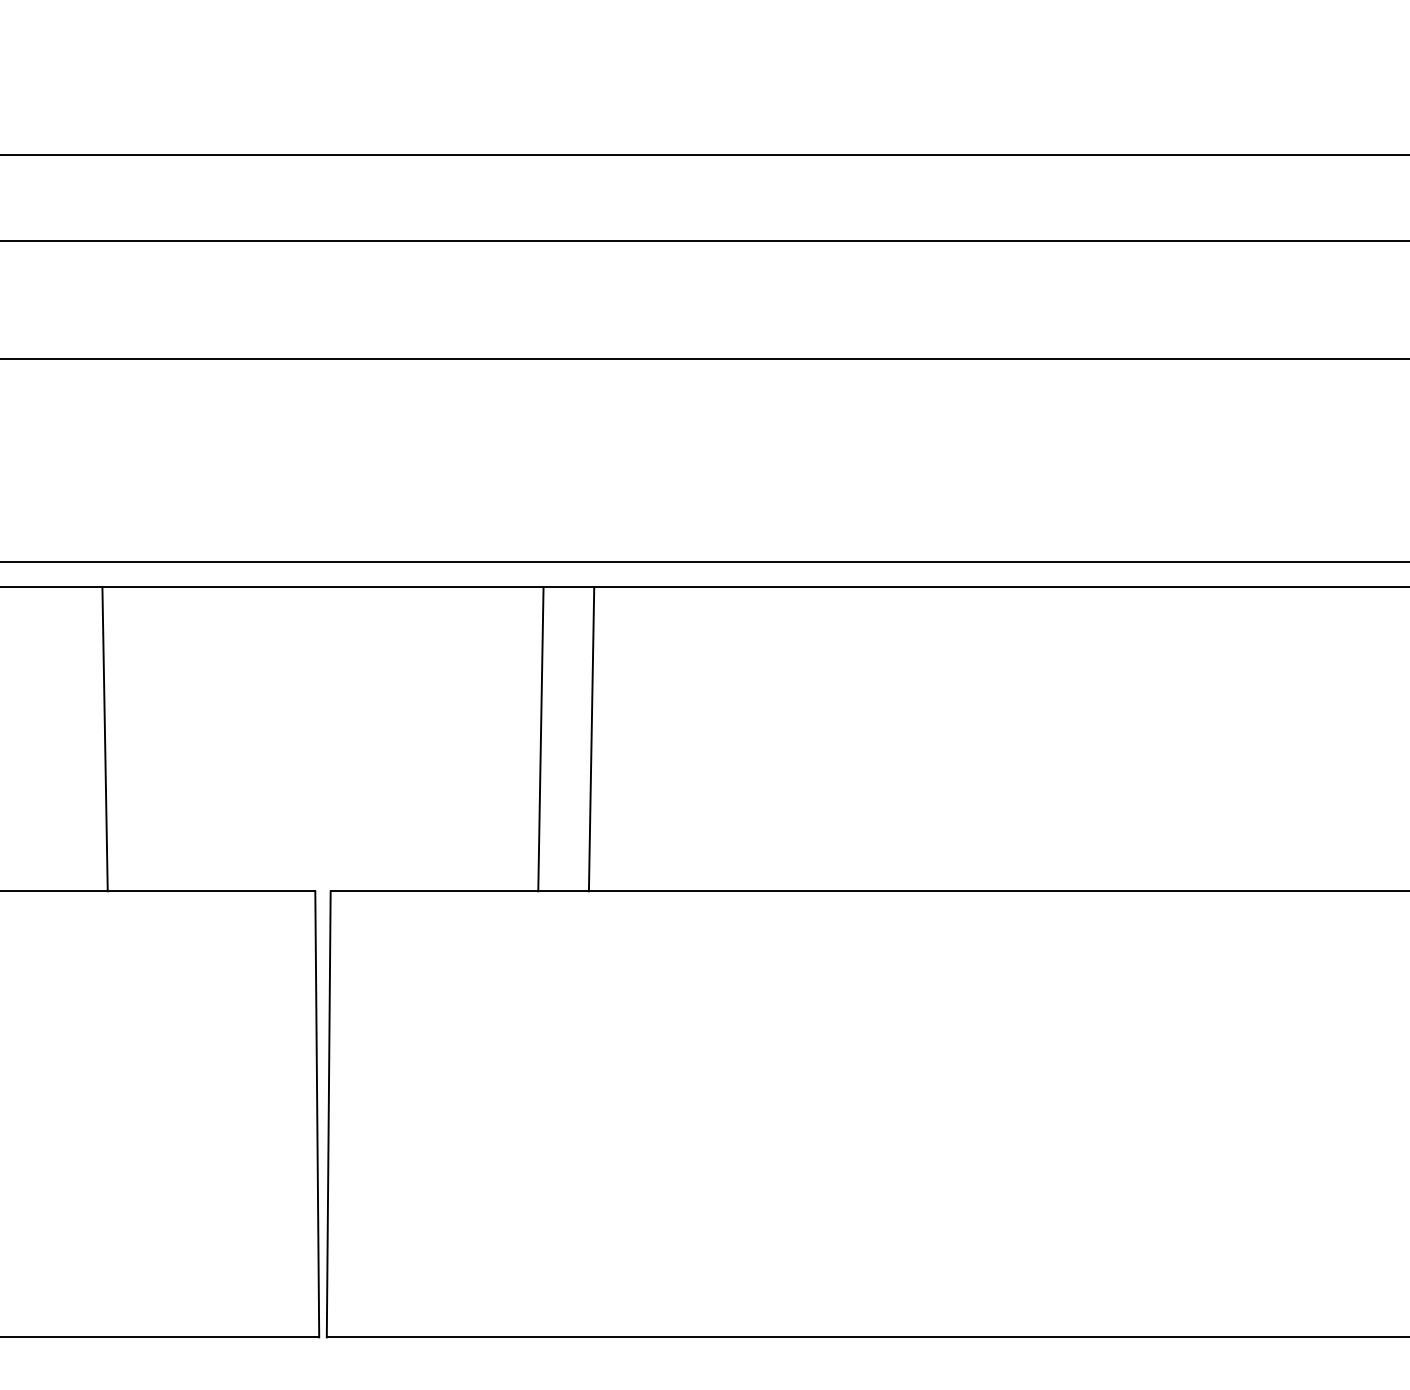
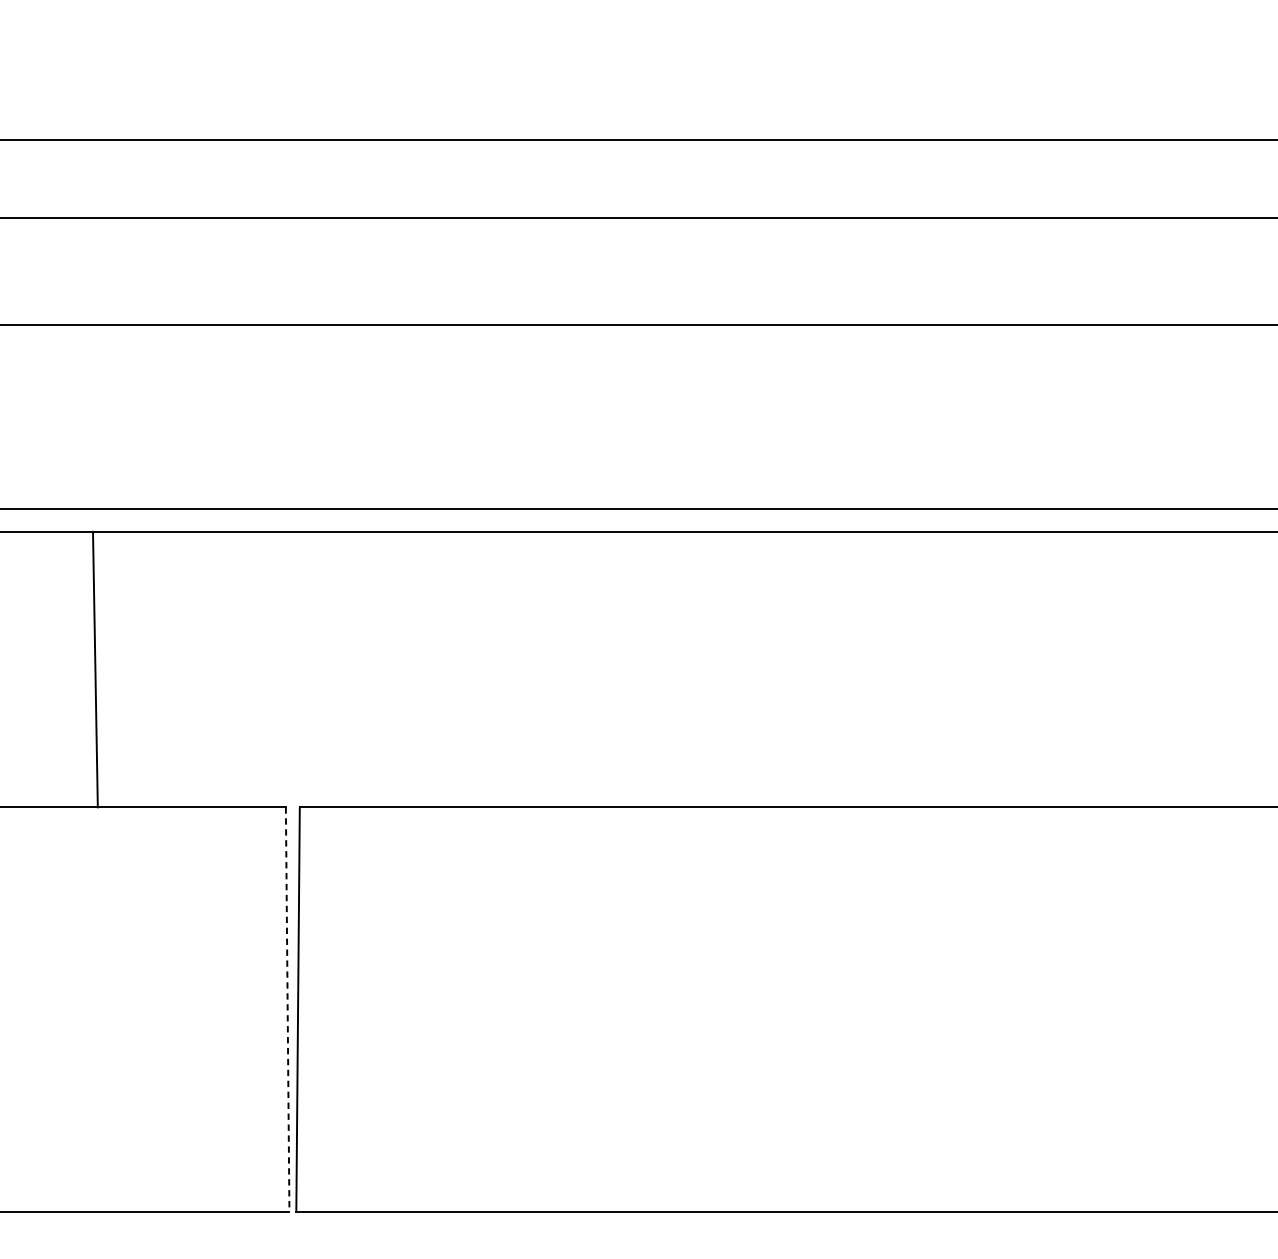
line: (540, 739) -> (489, 669), removed
line: (591, 739) -> (536, 669), removed
line: (317, 1114) -> (287, 1009), solid -> dashed

